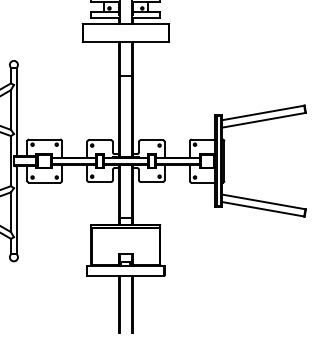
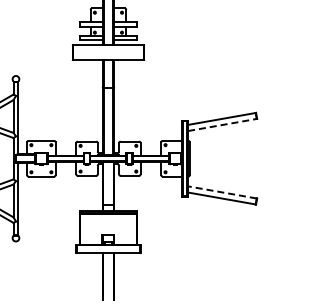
line: (264, 120) -> (222, 125), solid -> dashed
line: (264, 202) -> (222, 192), solid -> dashed

